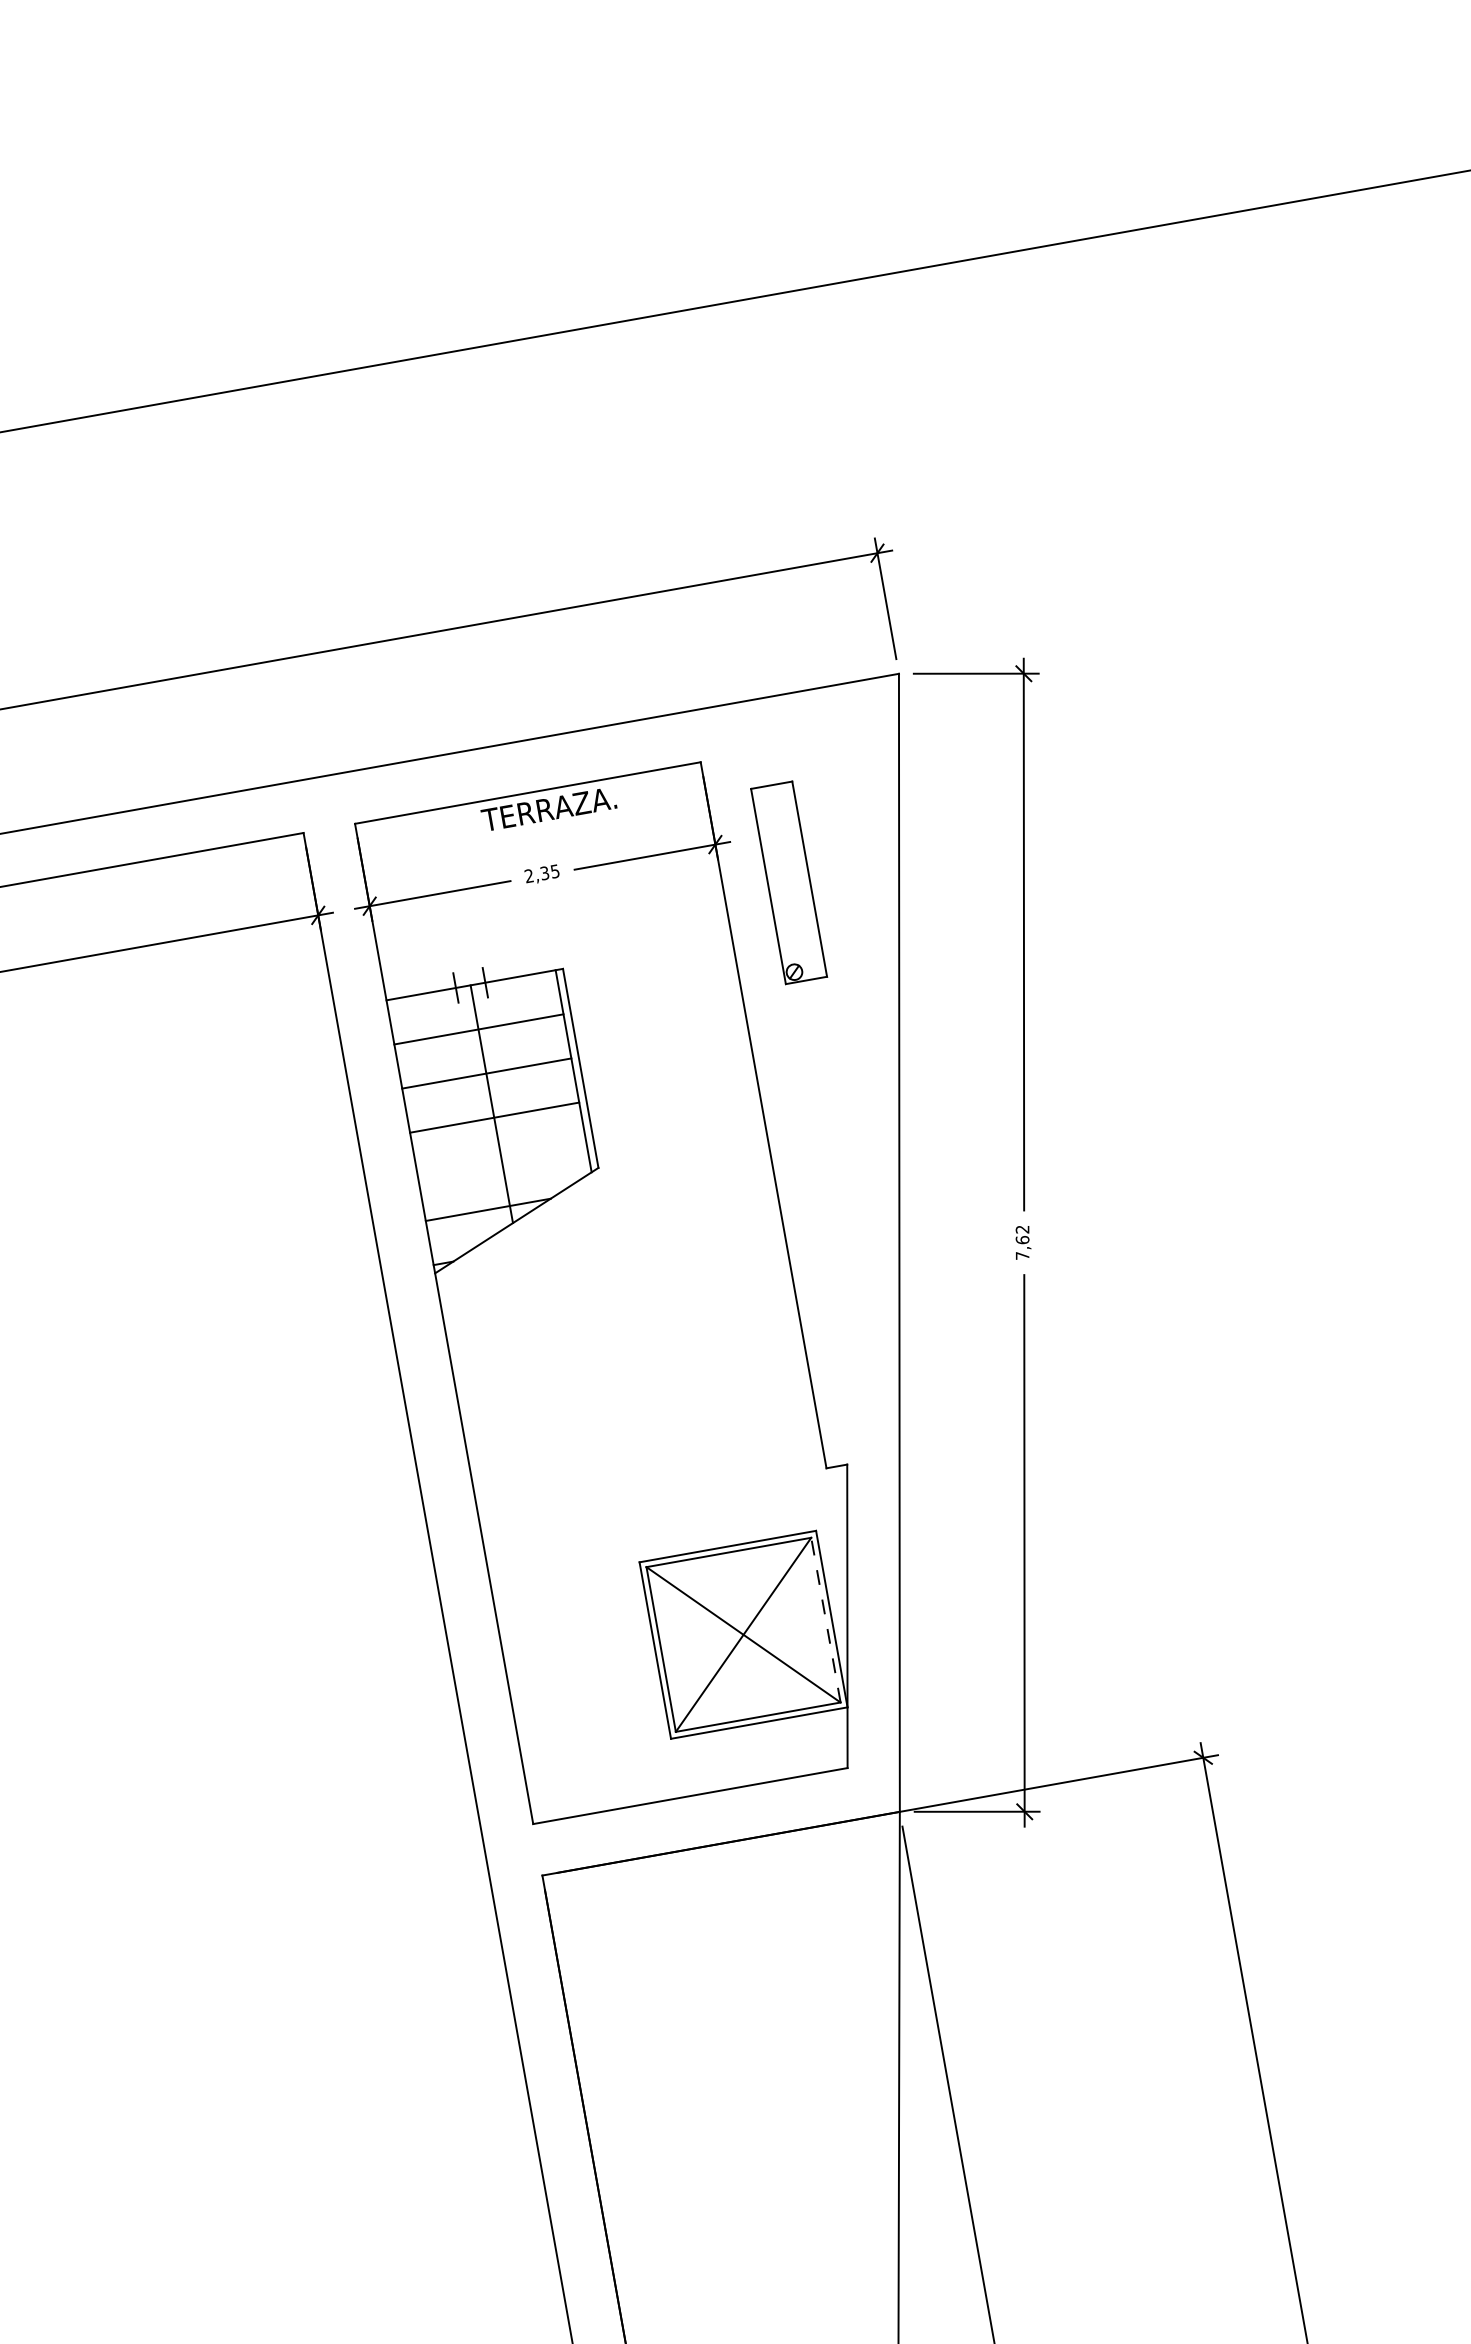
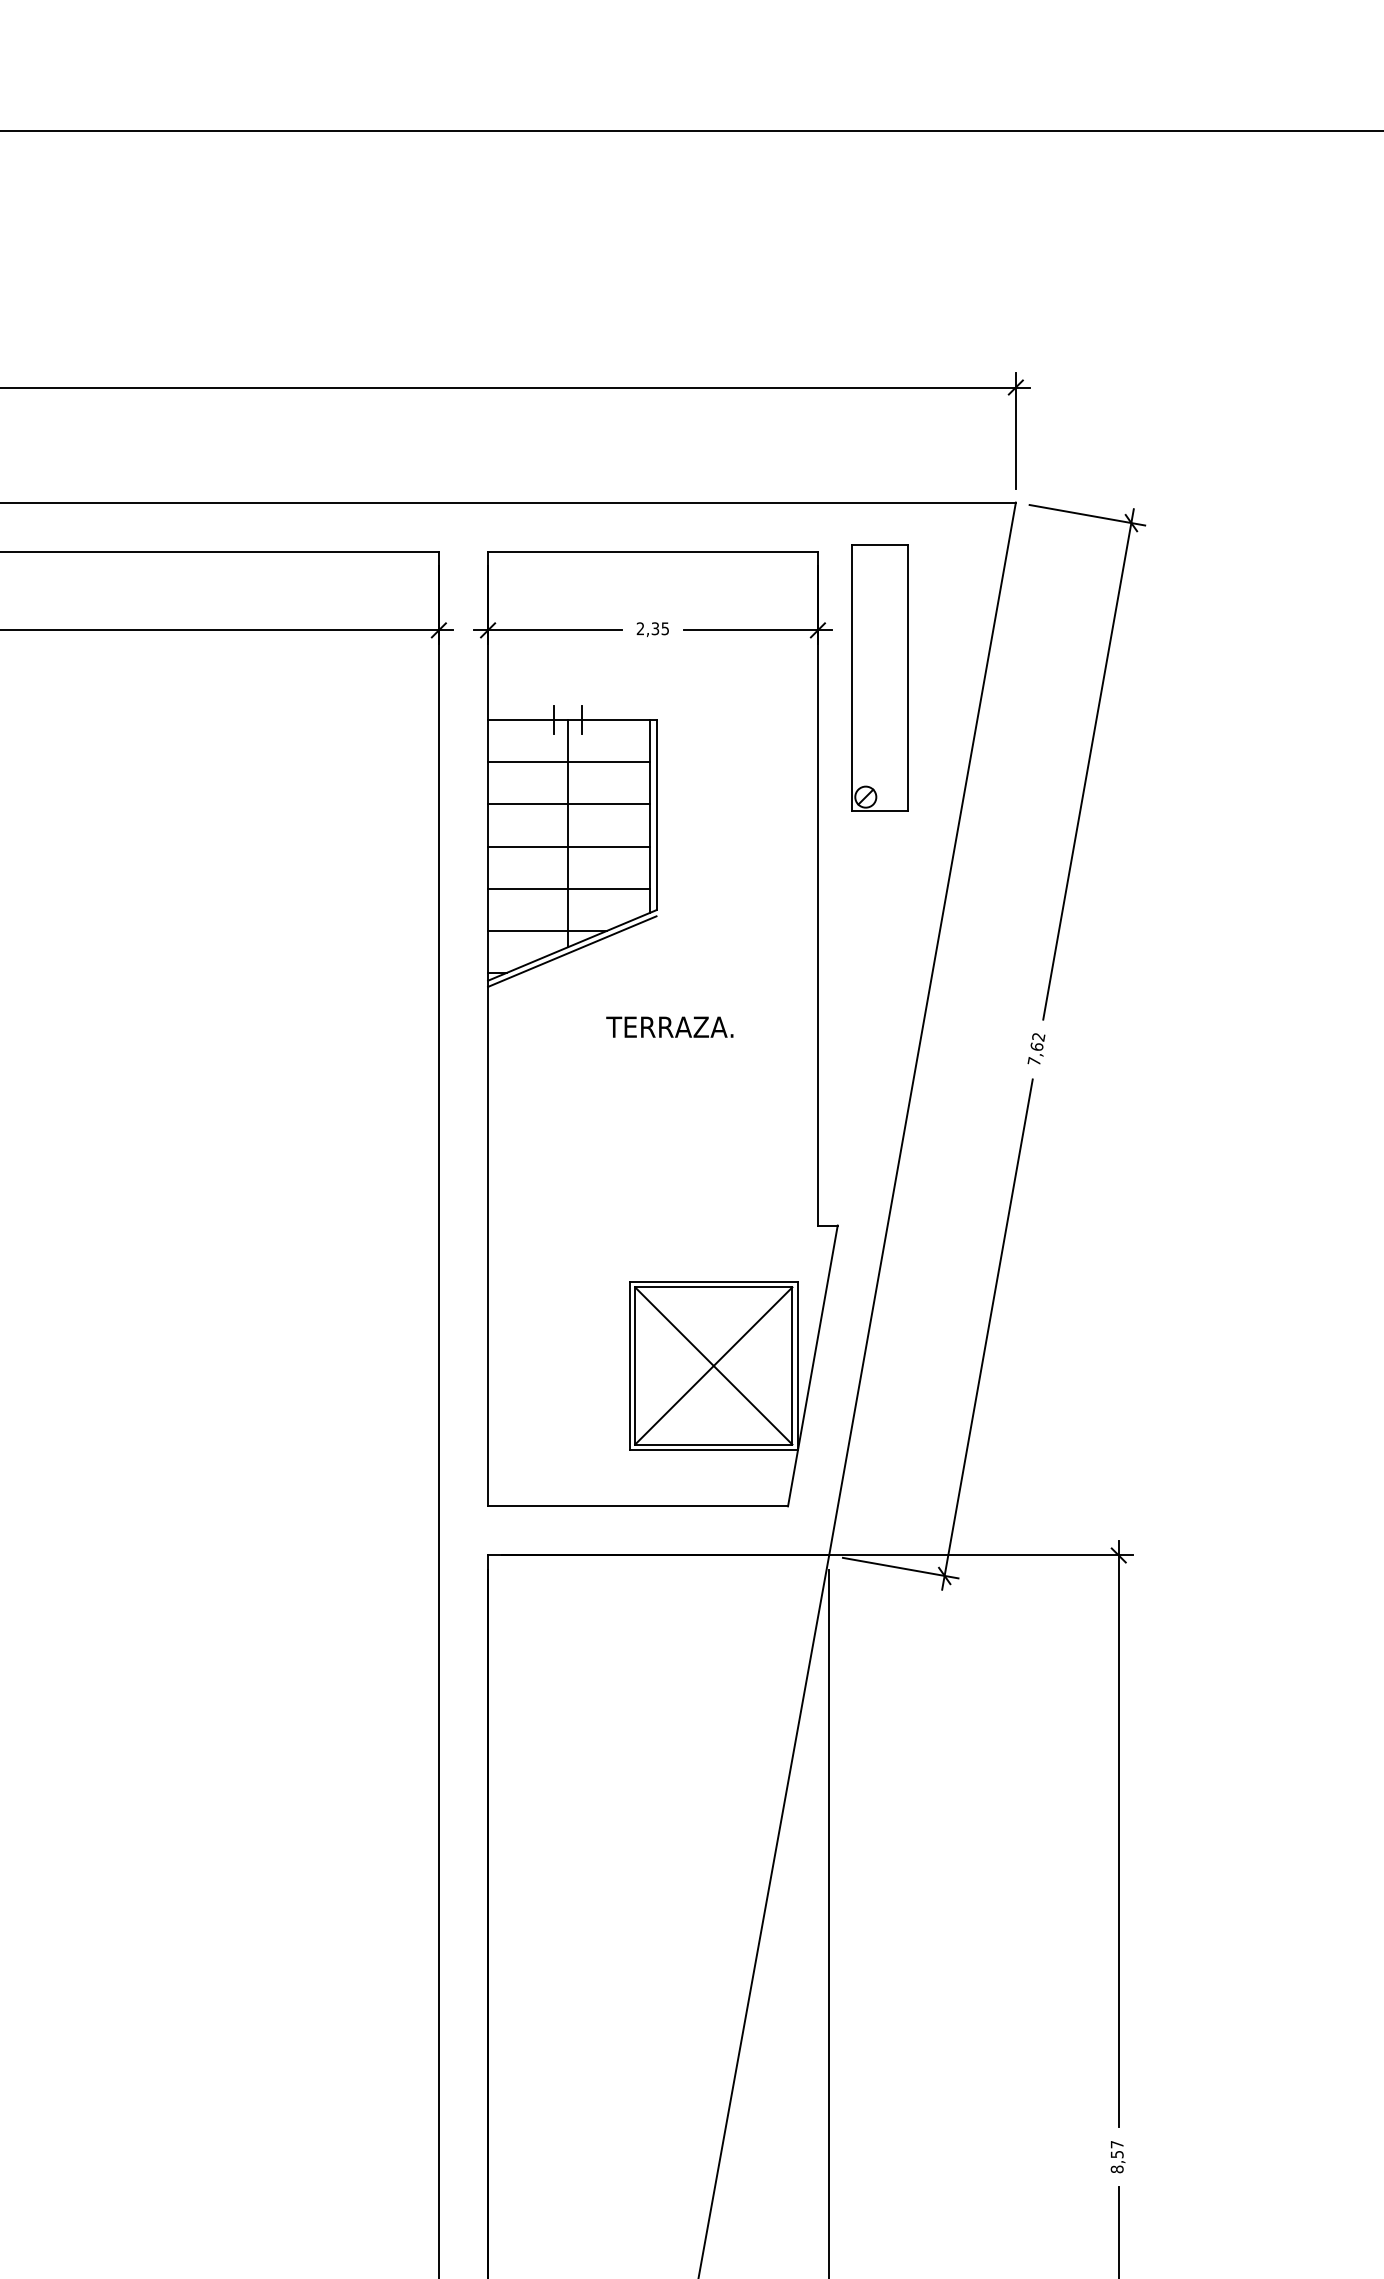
text: (548, 808) -> (669, 1026), moved
part: (788, 882) -> (879, 677), size x1.43
line: (502, 1161) -> (568, 888), added
line: (518, 1226) -> (572, 951), added
line: (825, 1619) -> (792, 1365), dashed -> solid

